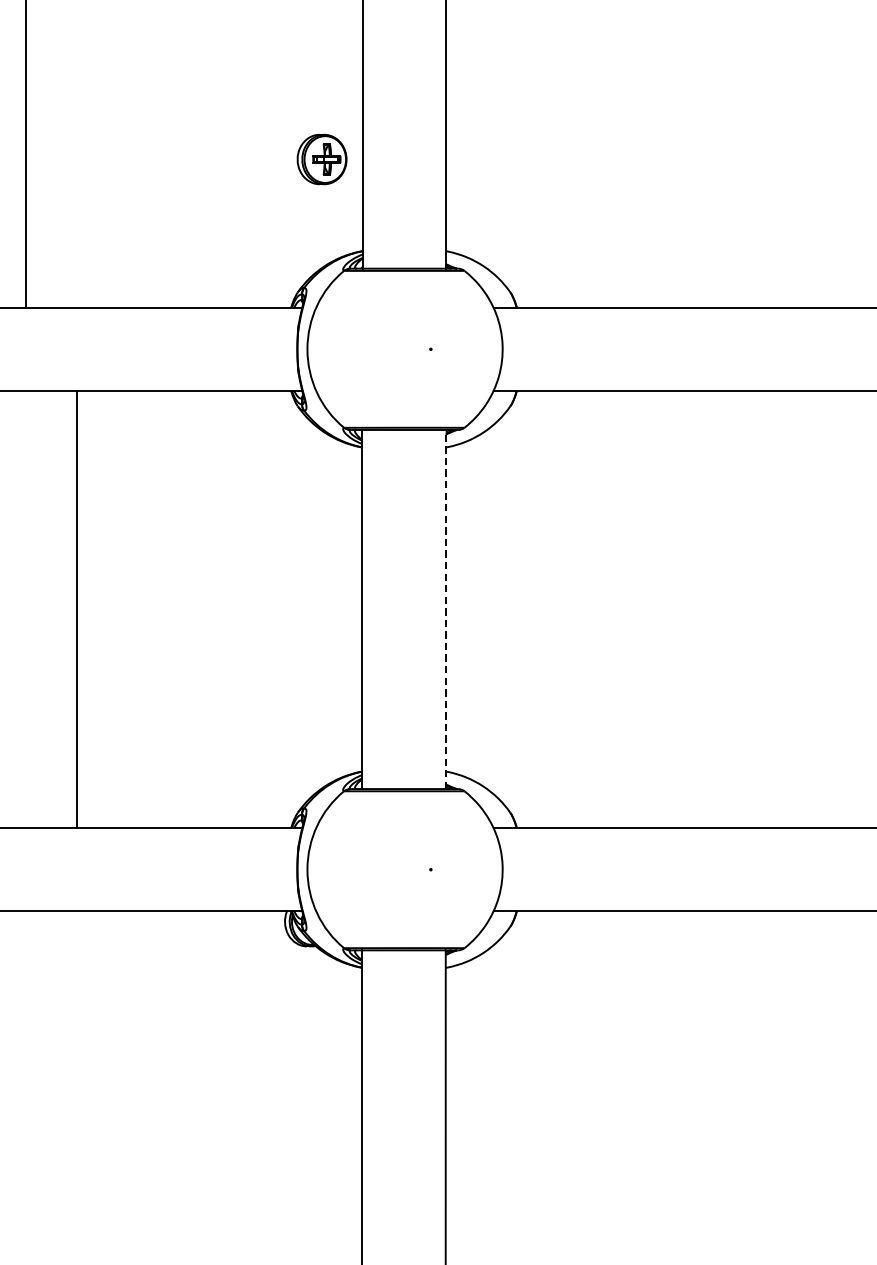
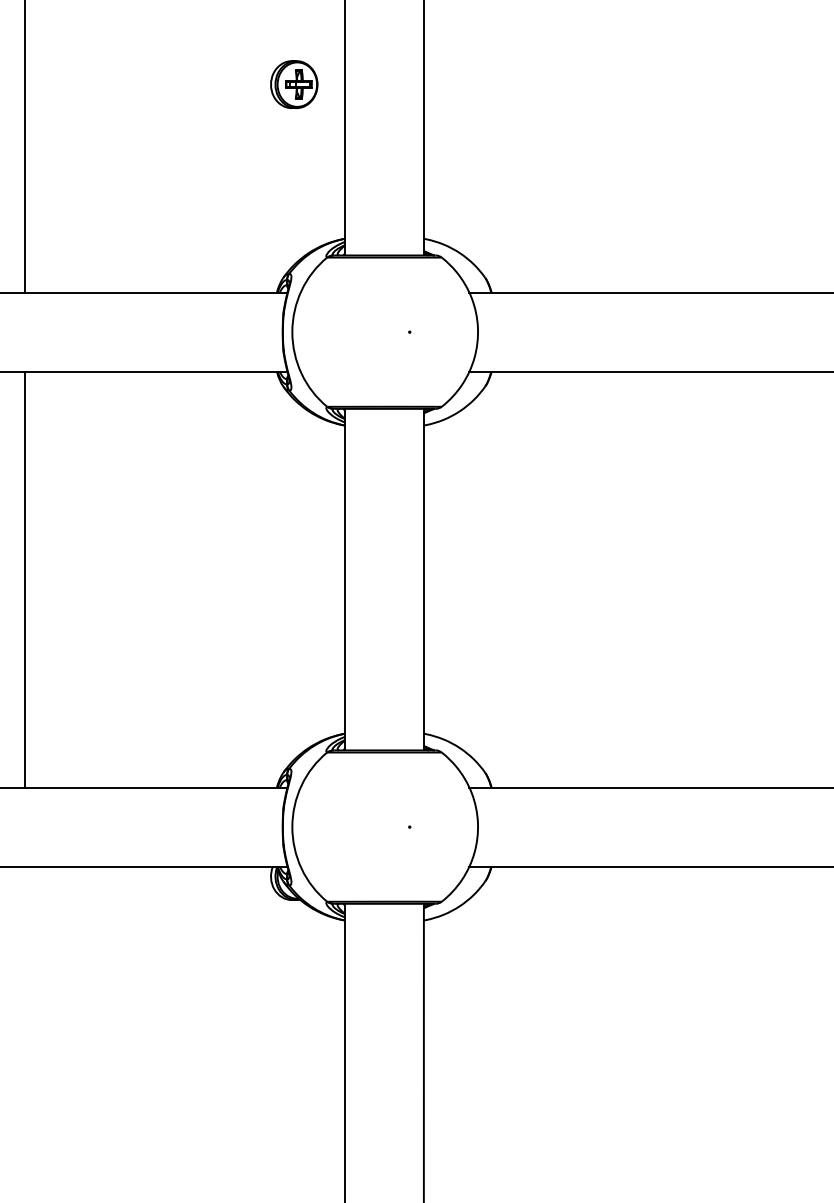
part: (322, 159) -> (294, 84), moved
line: (77, 609) -> (25, 579), moved
line: (445, 609) -> (423, 579), dashed -> solid

